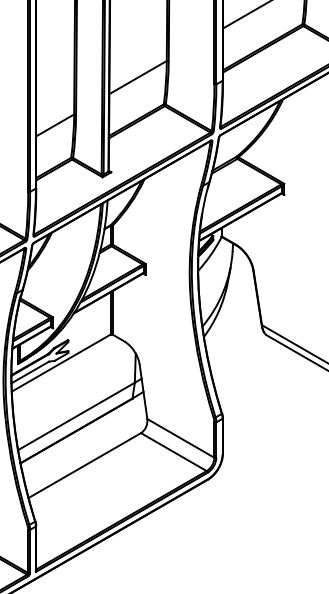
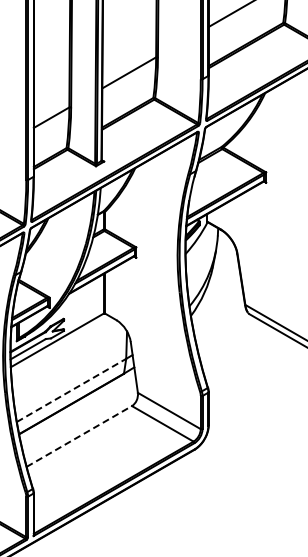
line: (76, 416) -> (71, 390), solid -> dashed
line: (84, 465) -> (79, 436), solid -> dashed

